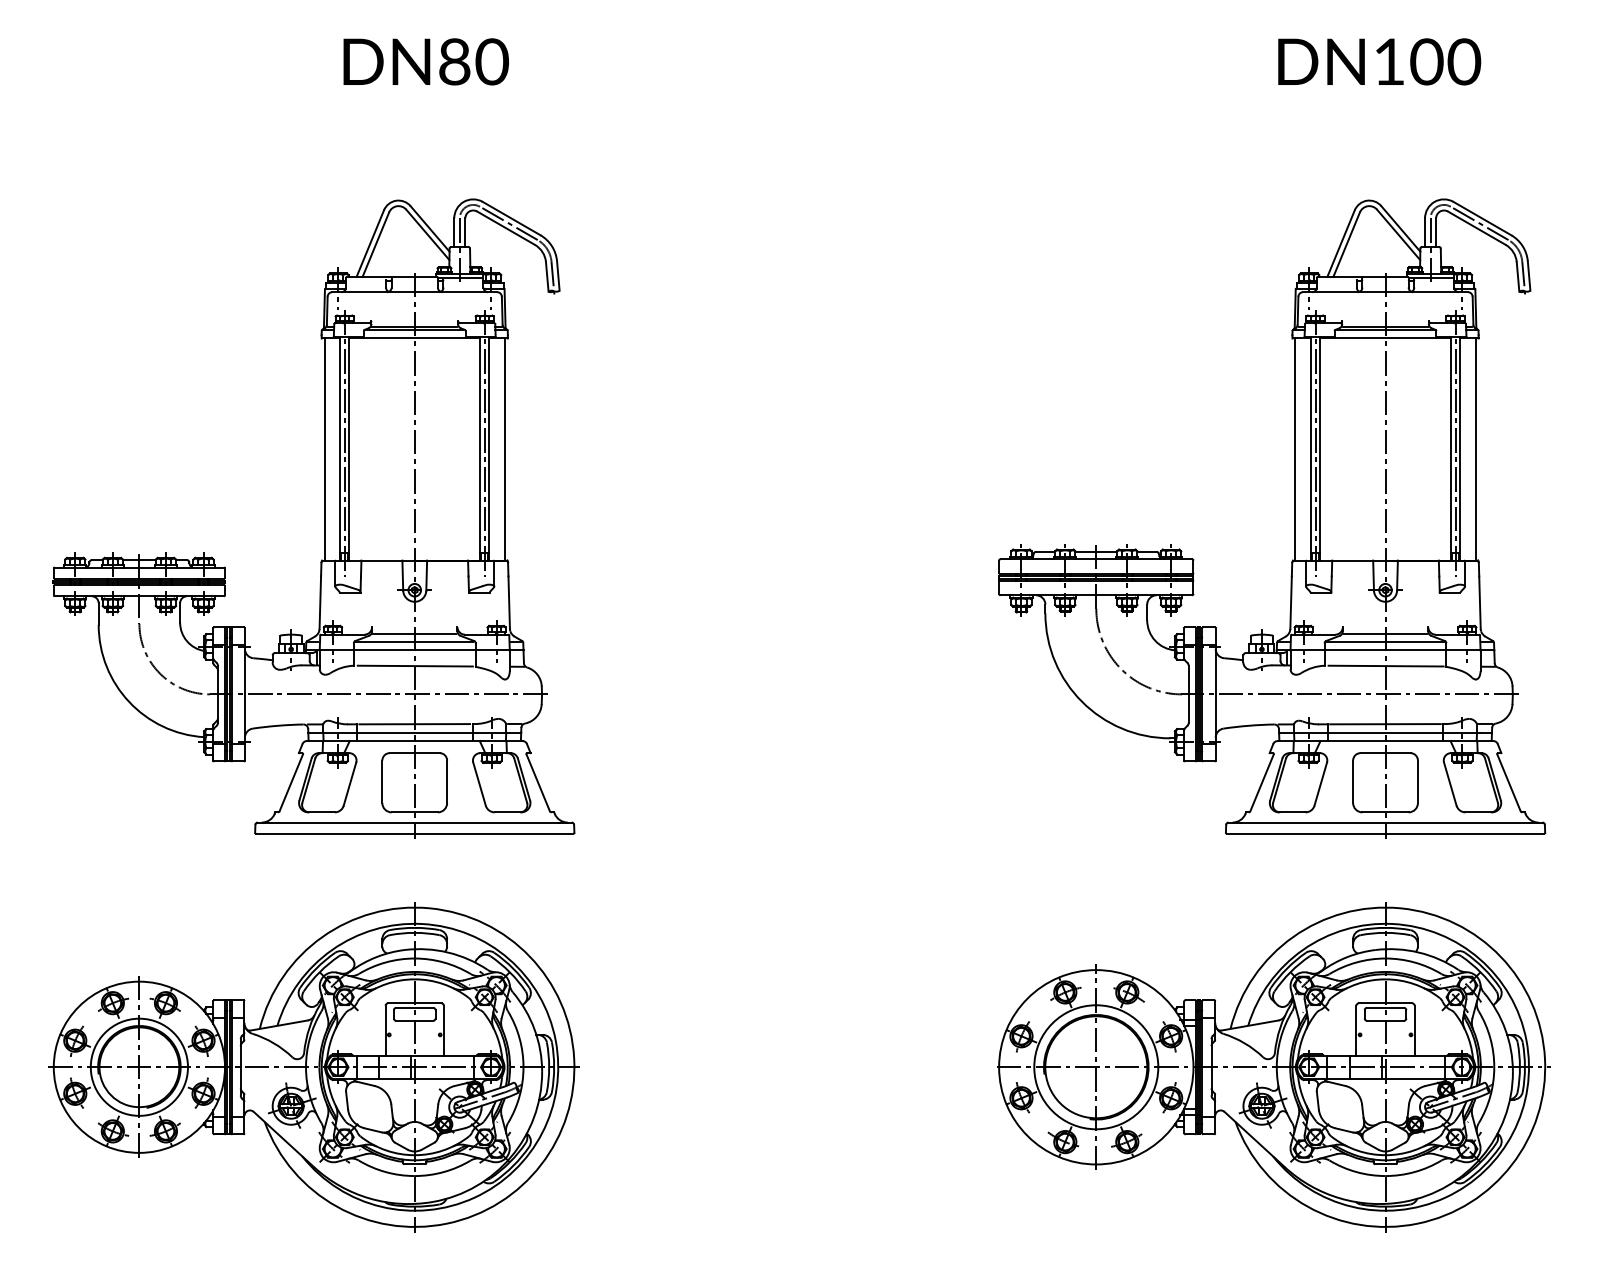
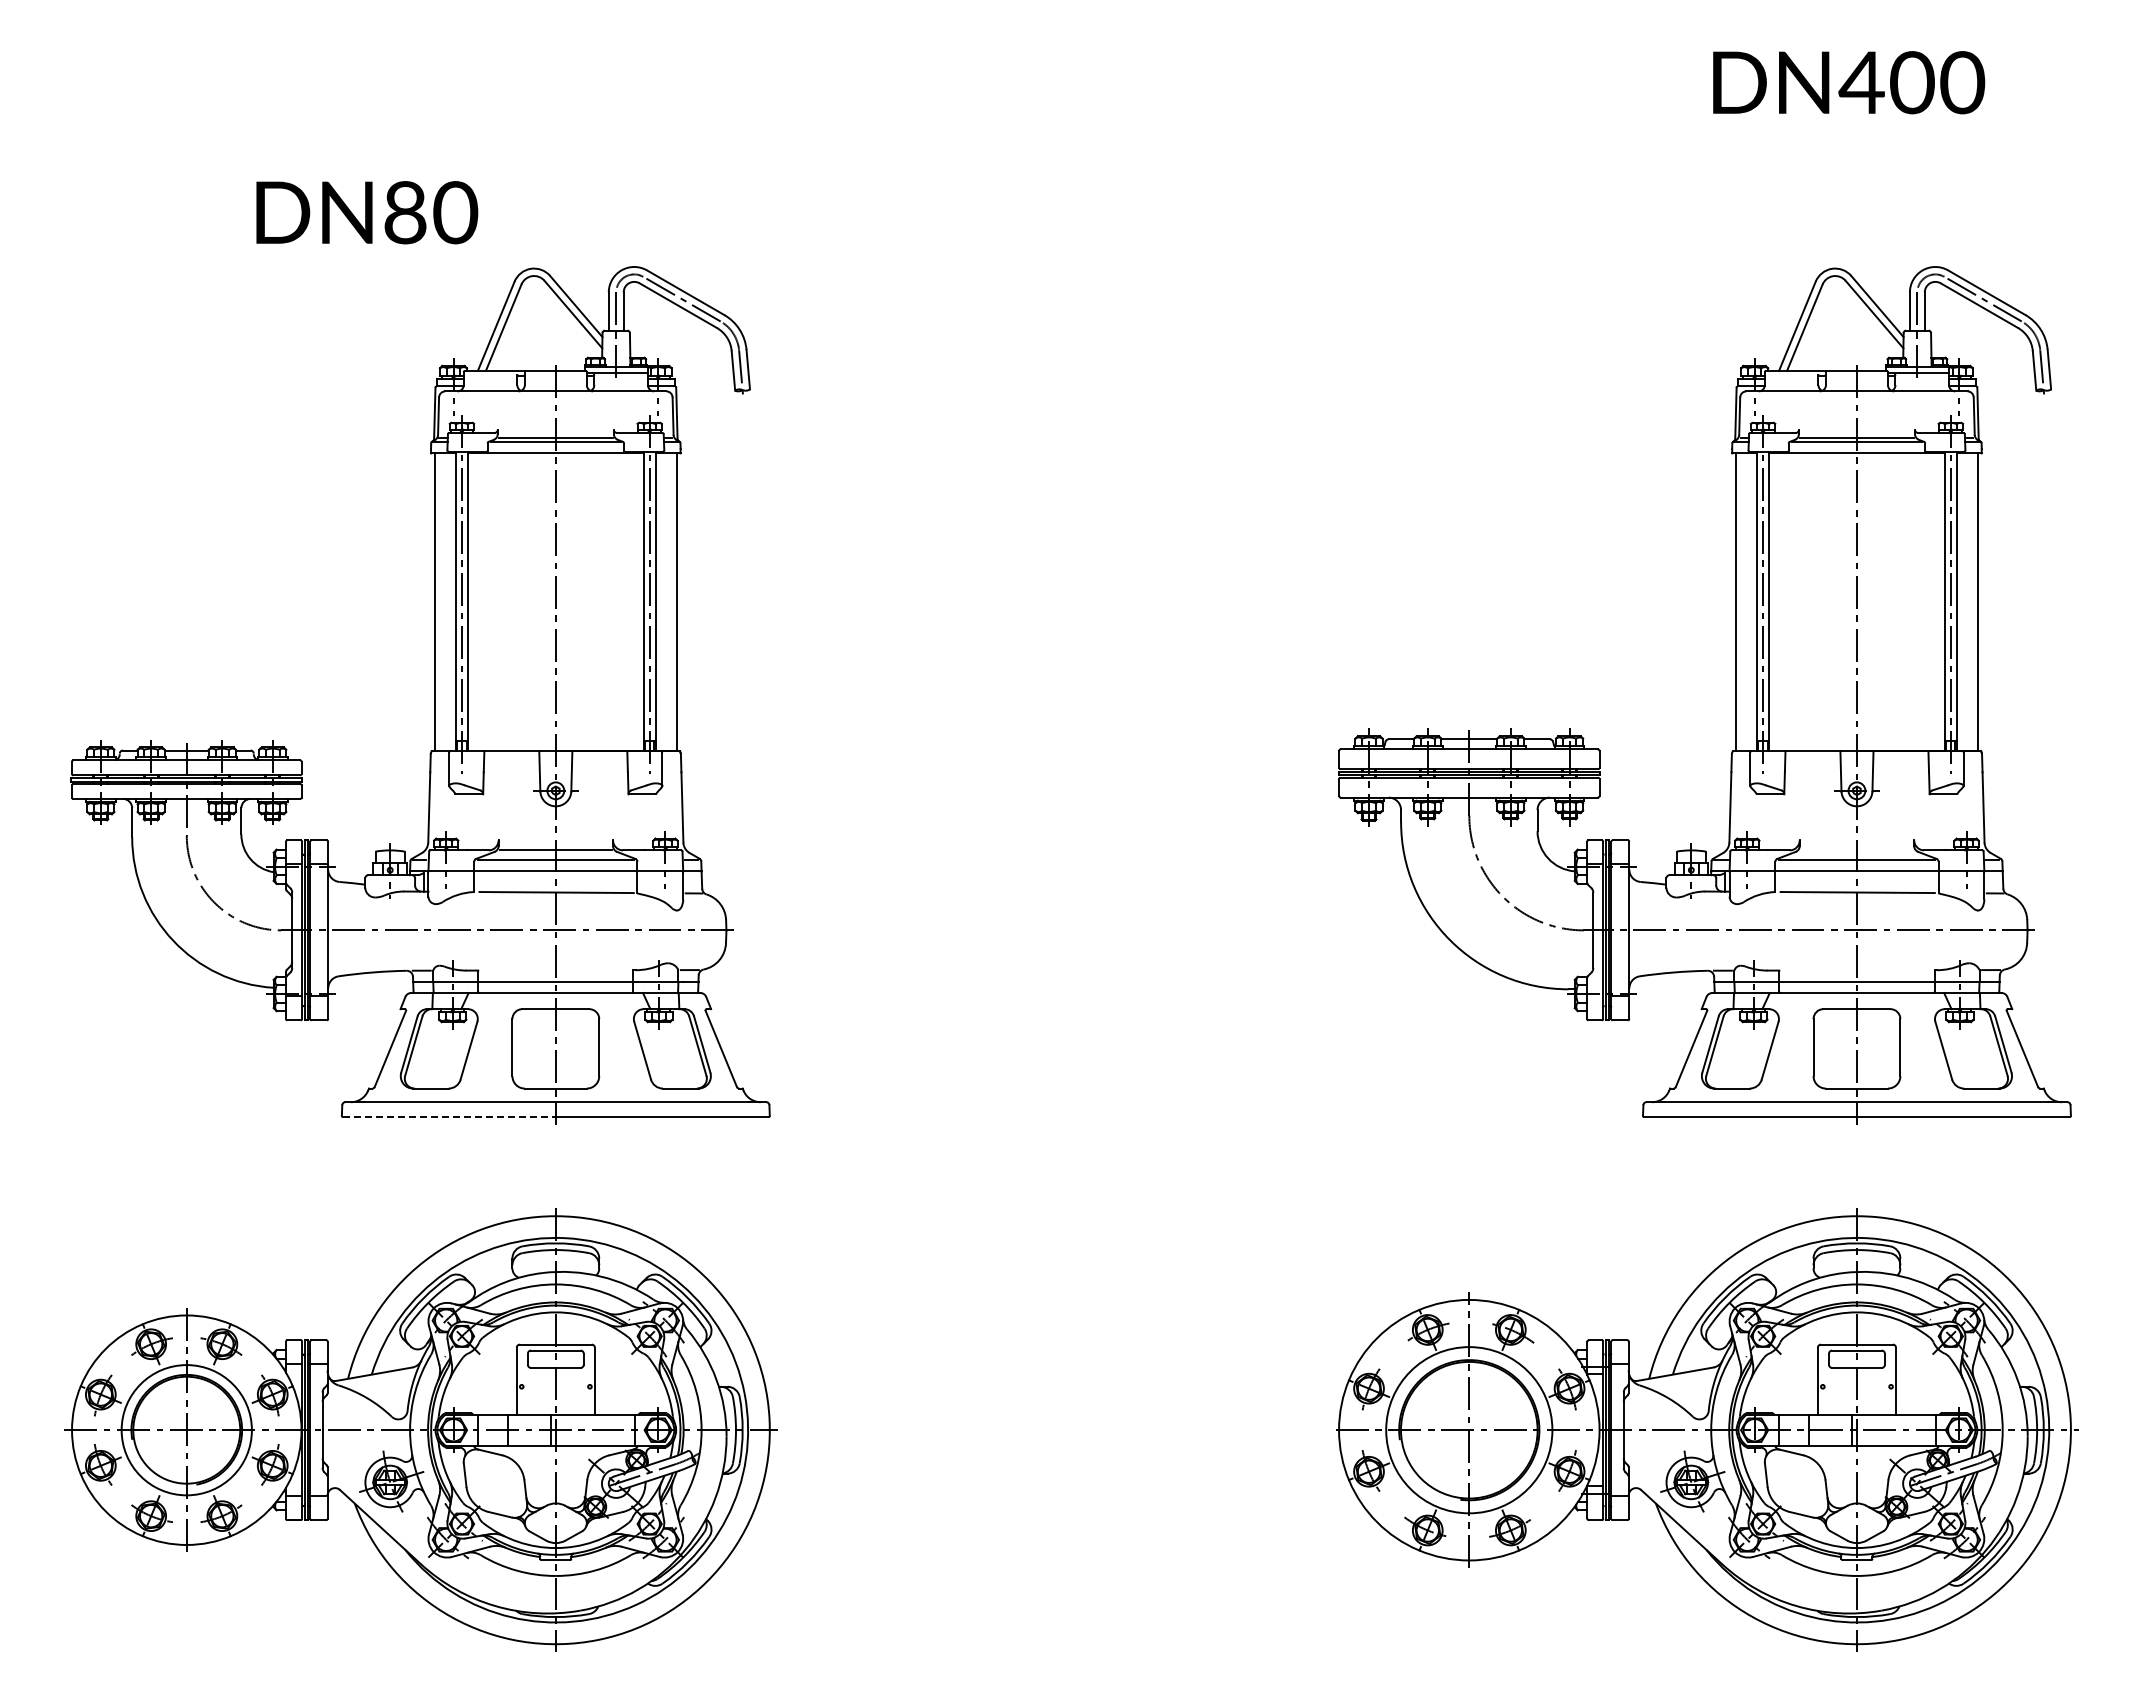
text: (426, 61) -> (367, 212), moved
text: (1388, 61) -> (1861, 82), DN100 -> DN400
line: (1385, 634) -> (1856, 849), removed
line: (414, 724) -> (555, 970), removed
line: (1385, 724) -> (1856, 970), removed
line: (335, 833) -> (449, 1117), solid -> dashed

